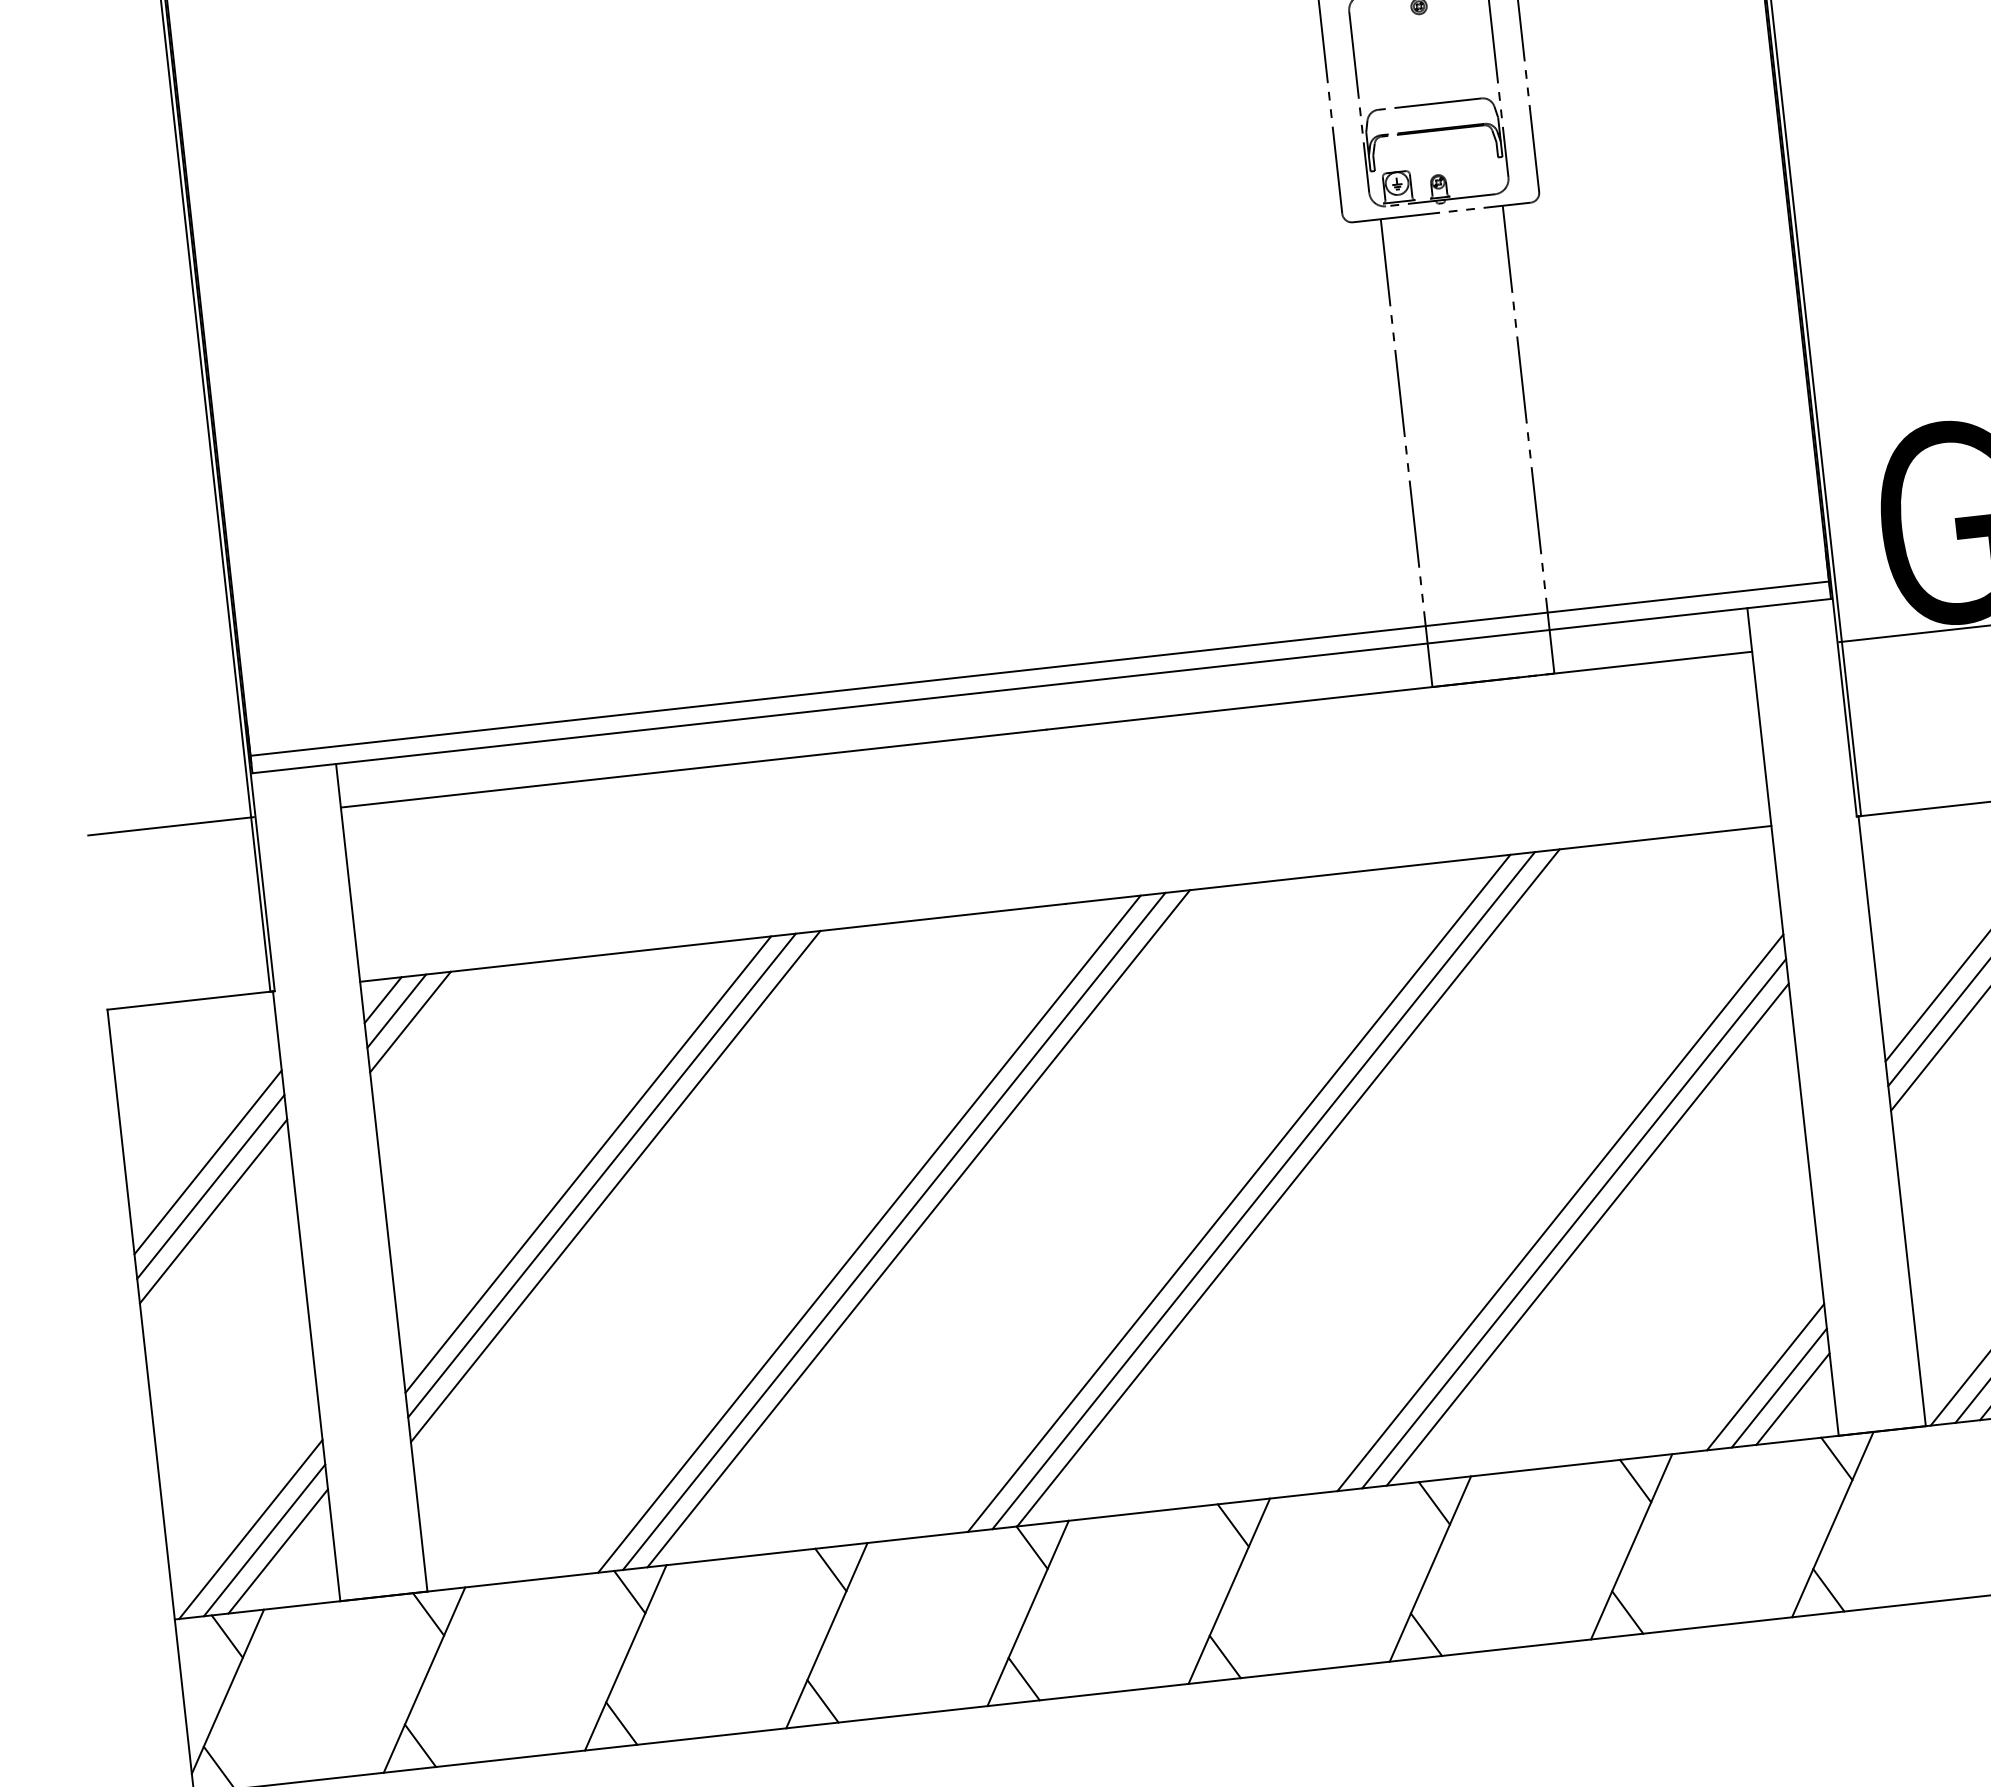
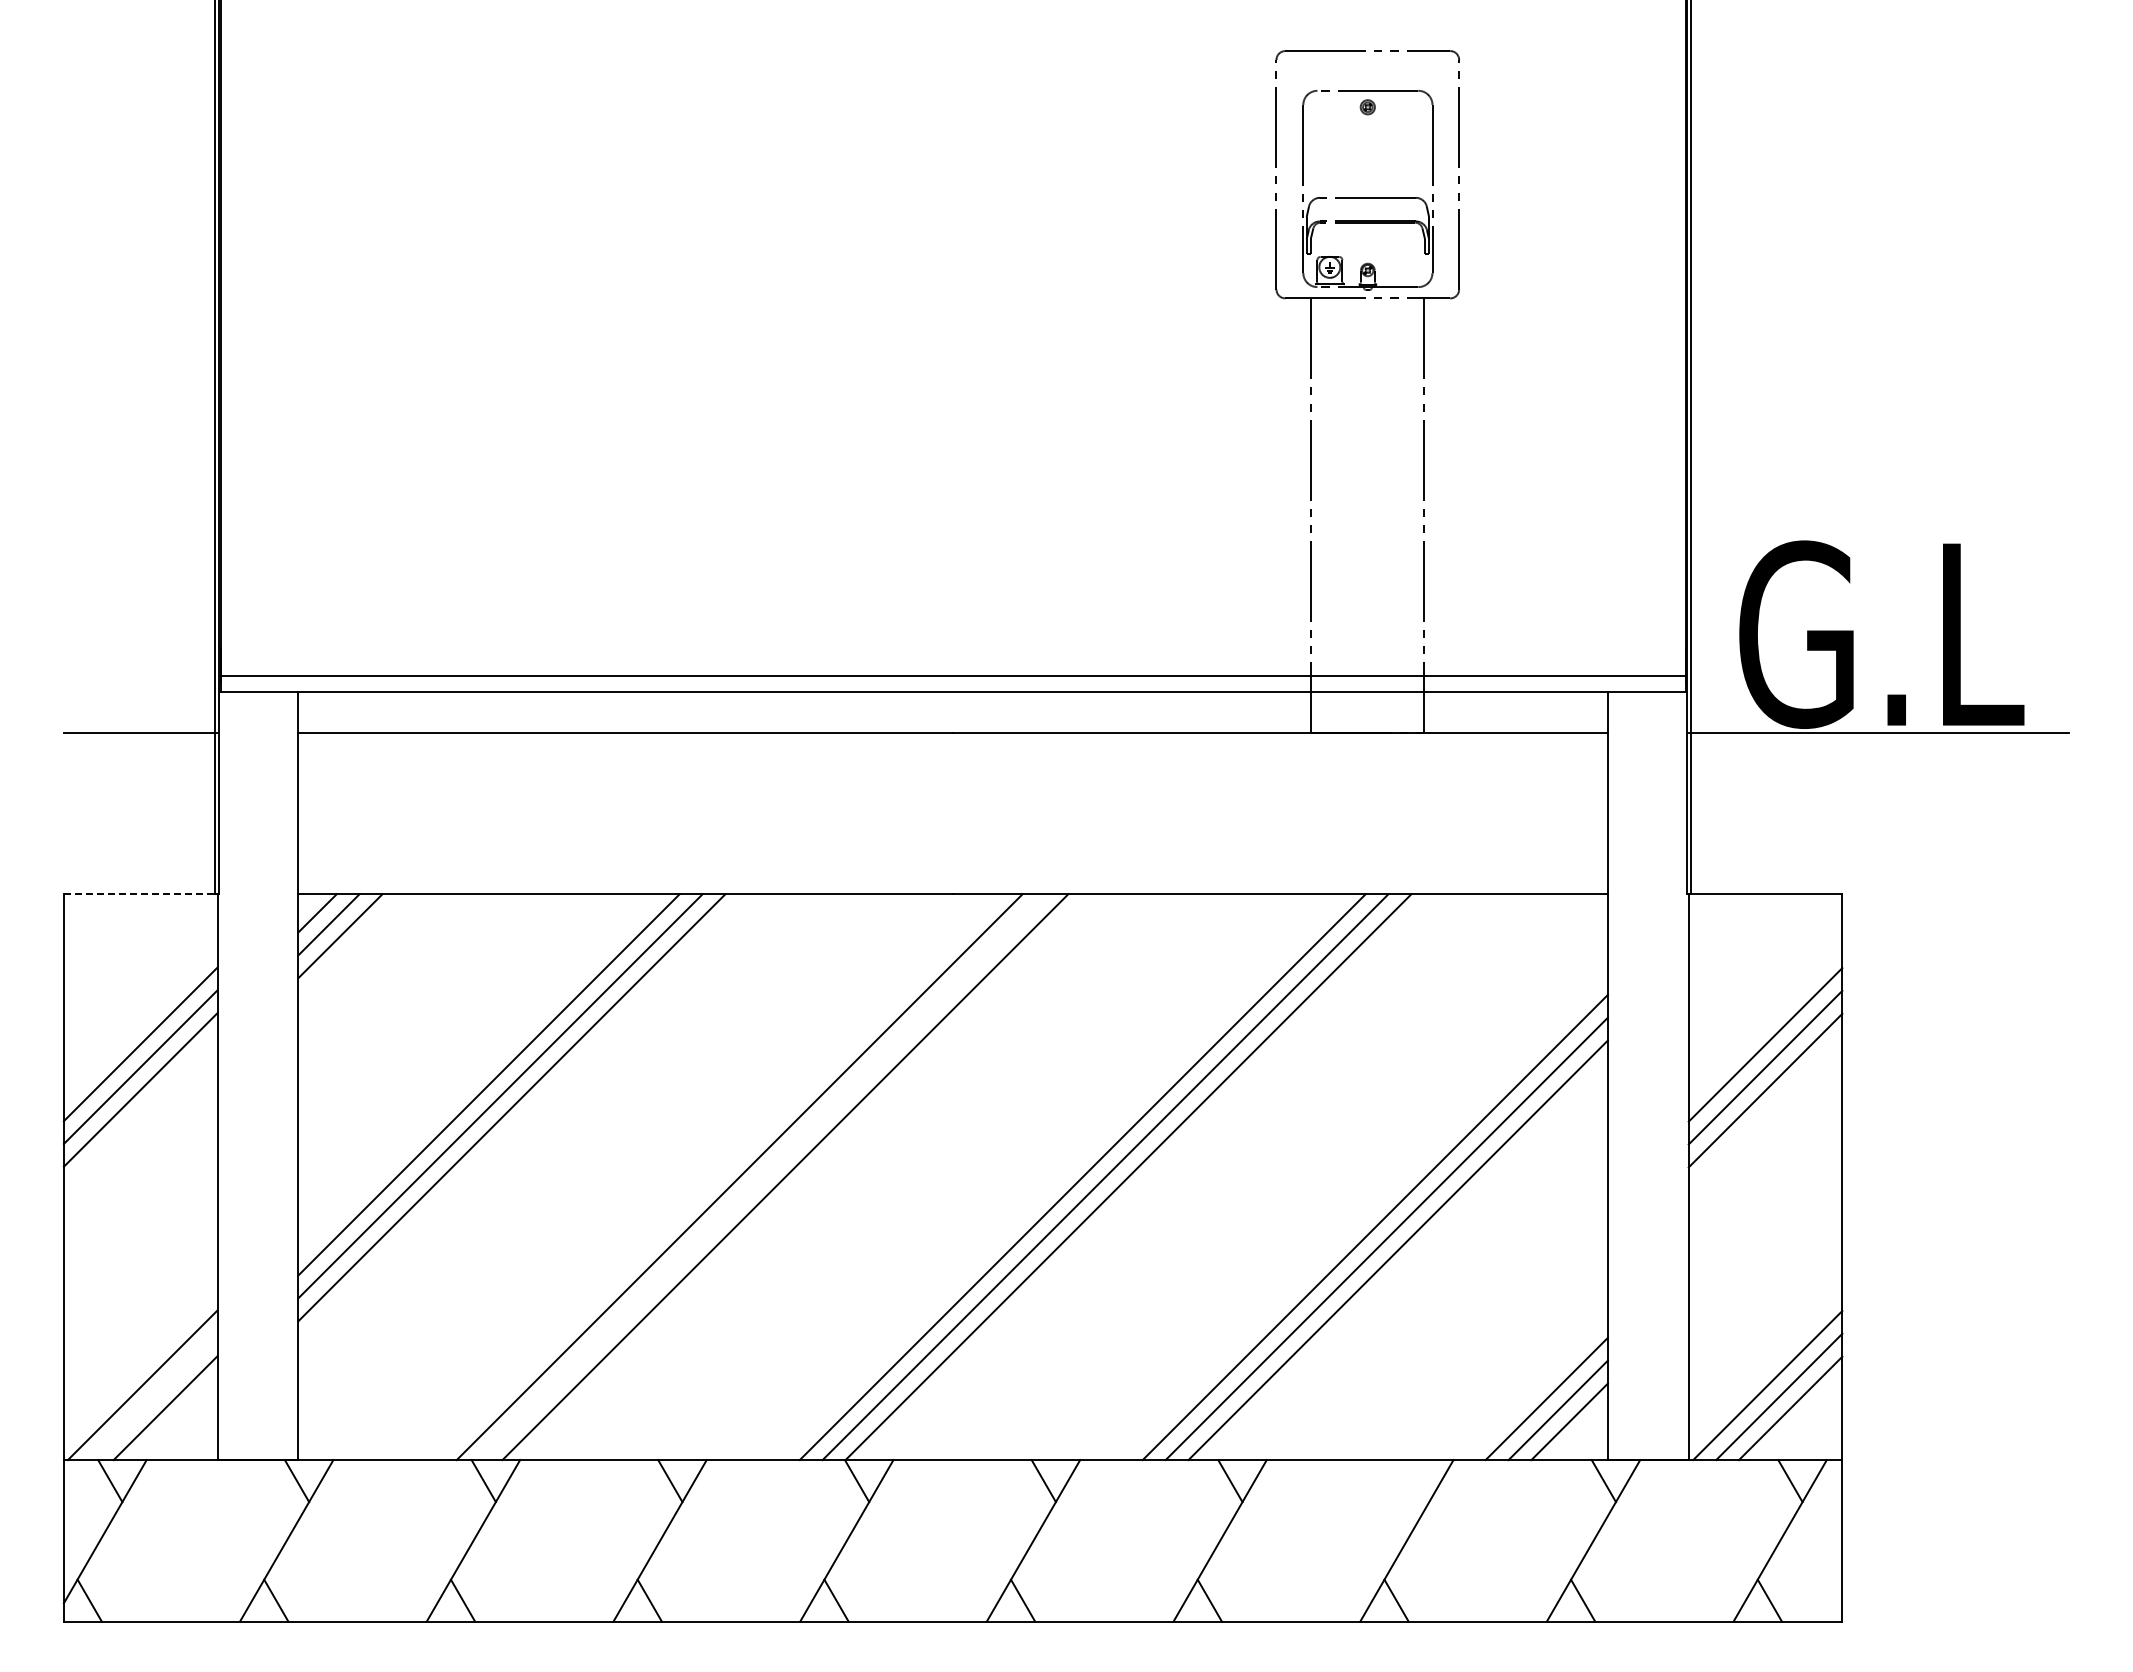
line: (190, 1000) -> (140, 894), solid -> dashed
line: (894, 1231) -> (762, 1177), removed
line: (1636, 1481) -> (1417, 1481), removed
line: (263, 1540) -> (153, 1396), removed

